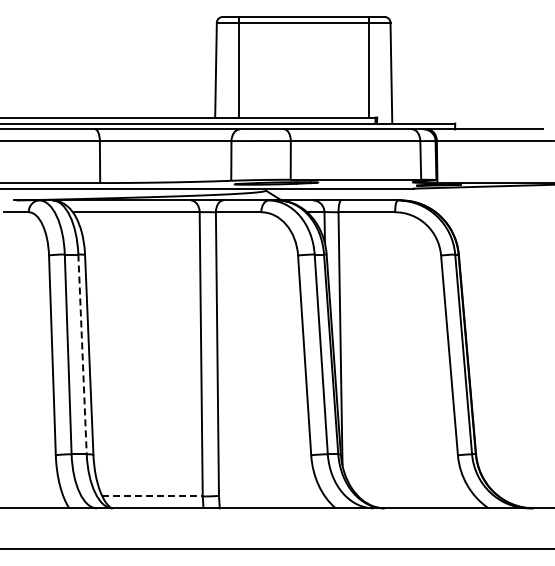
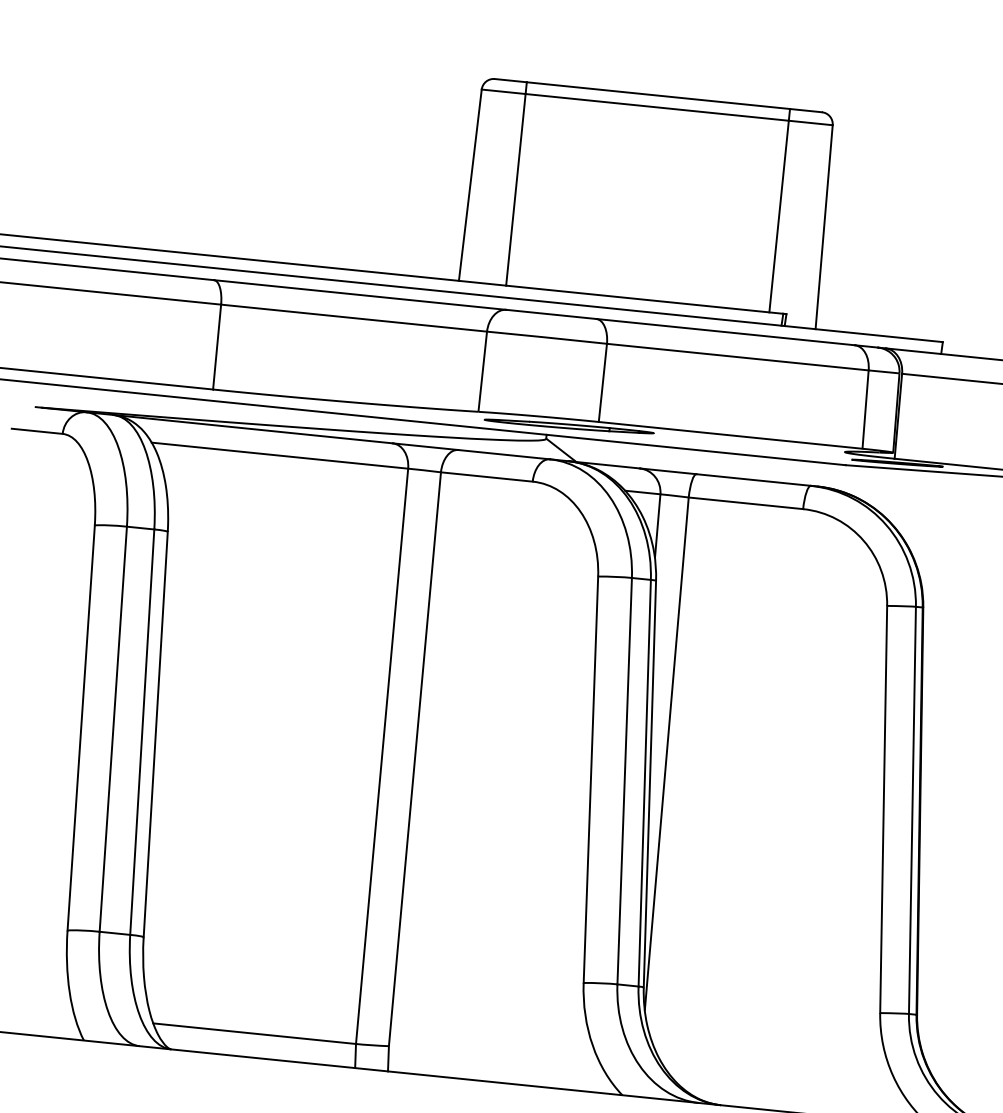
line: (82, 354) -> (142, 732), dashed -> solid
line: (153, 496) -> (256, 1033), dashed -> solid

